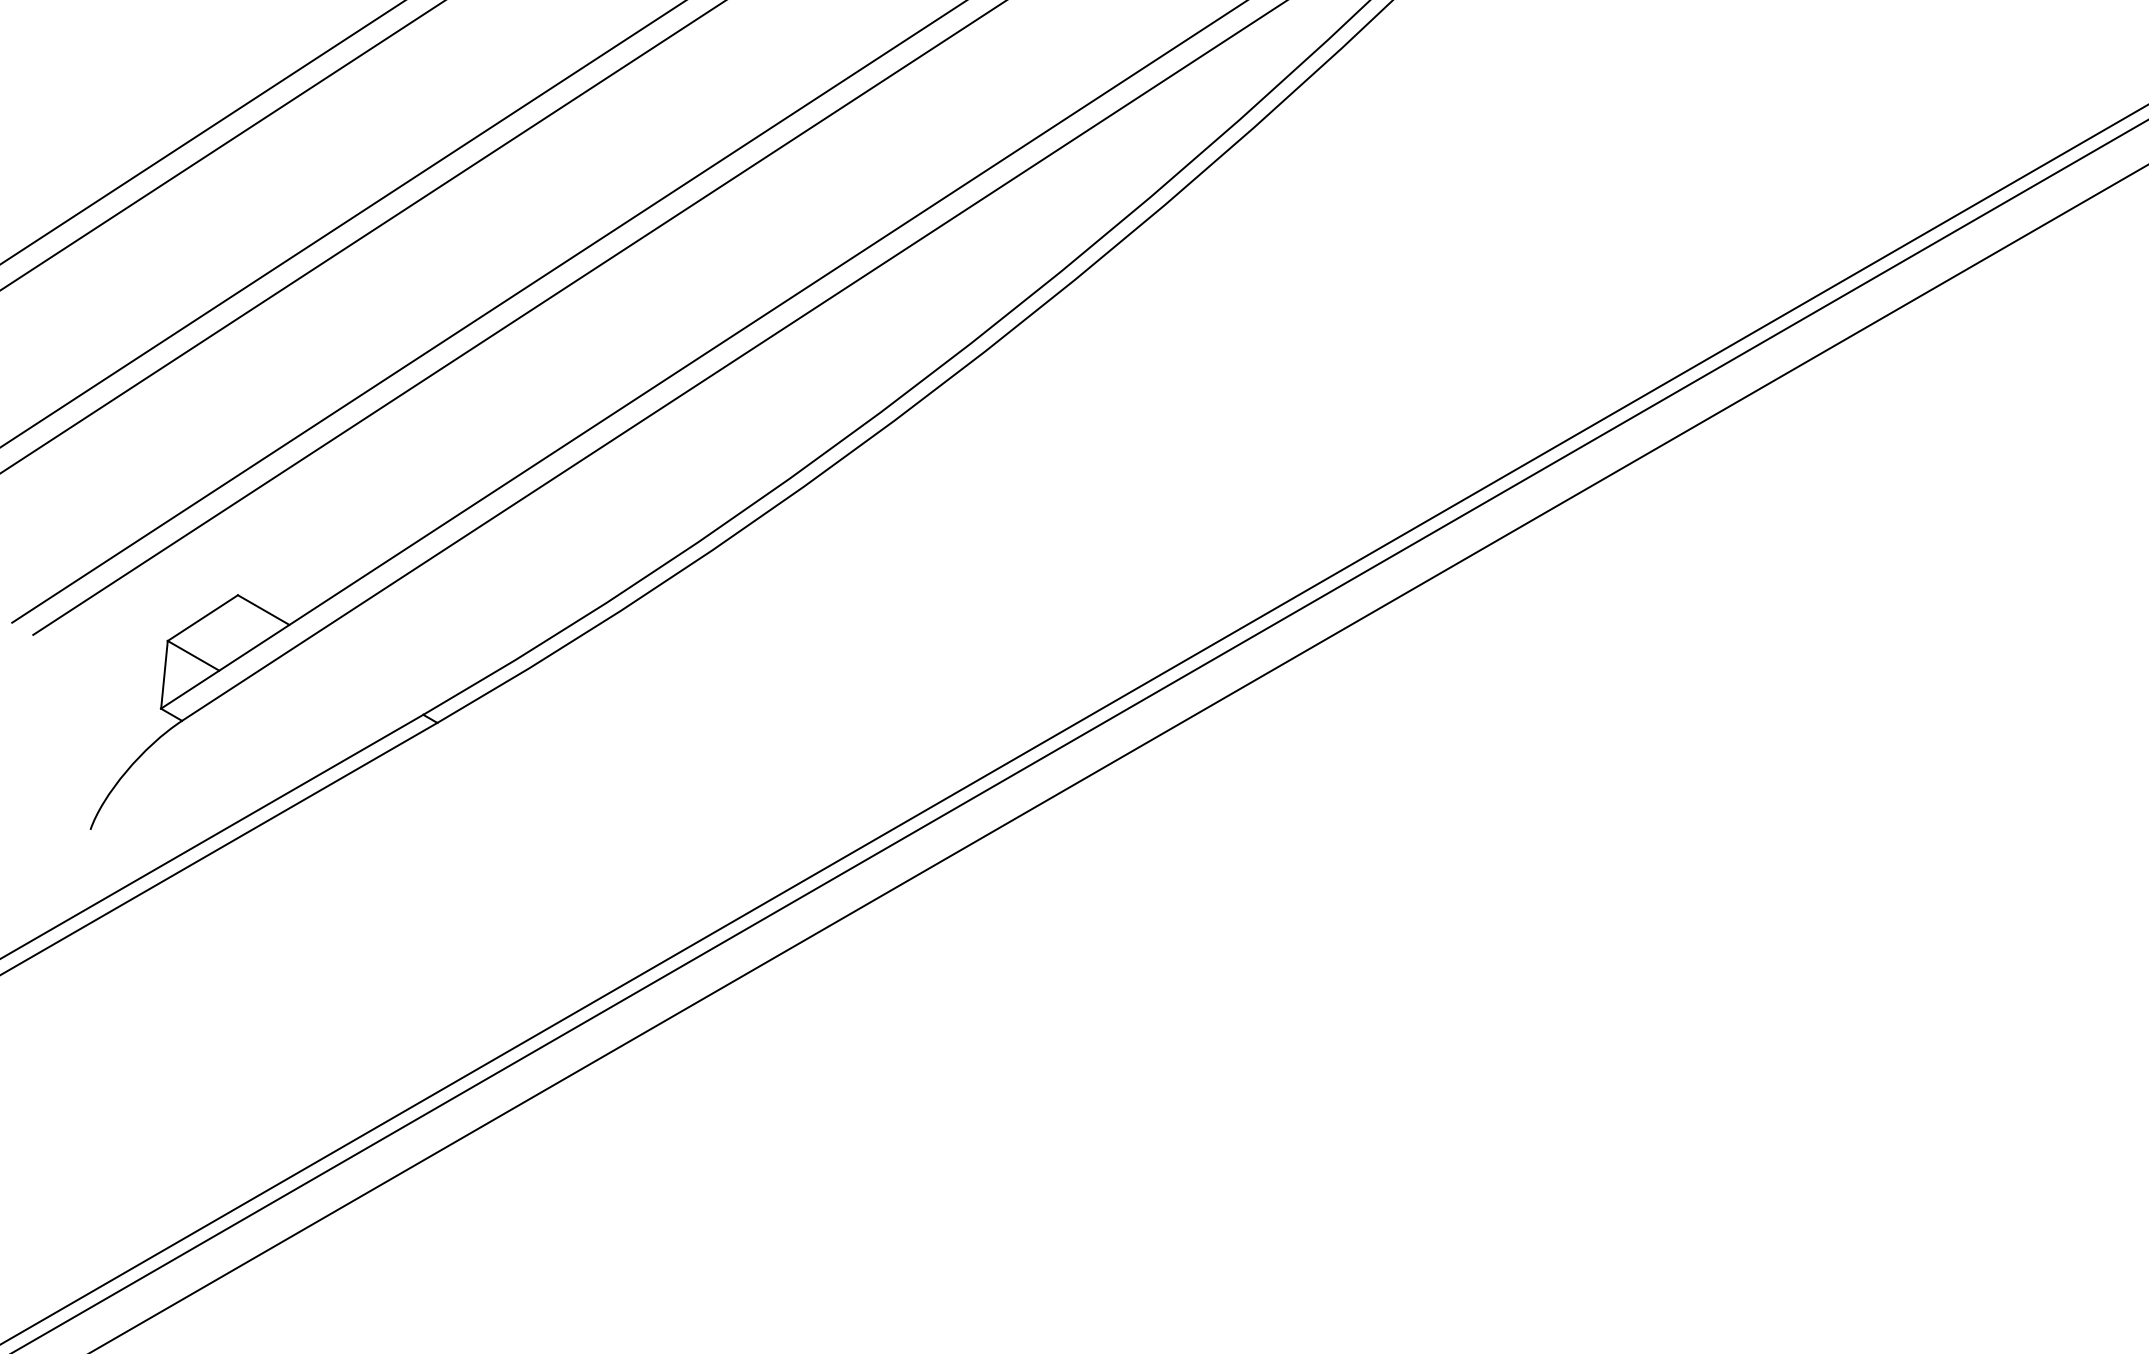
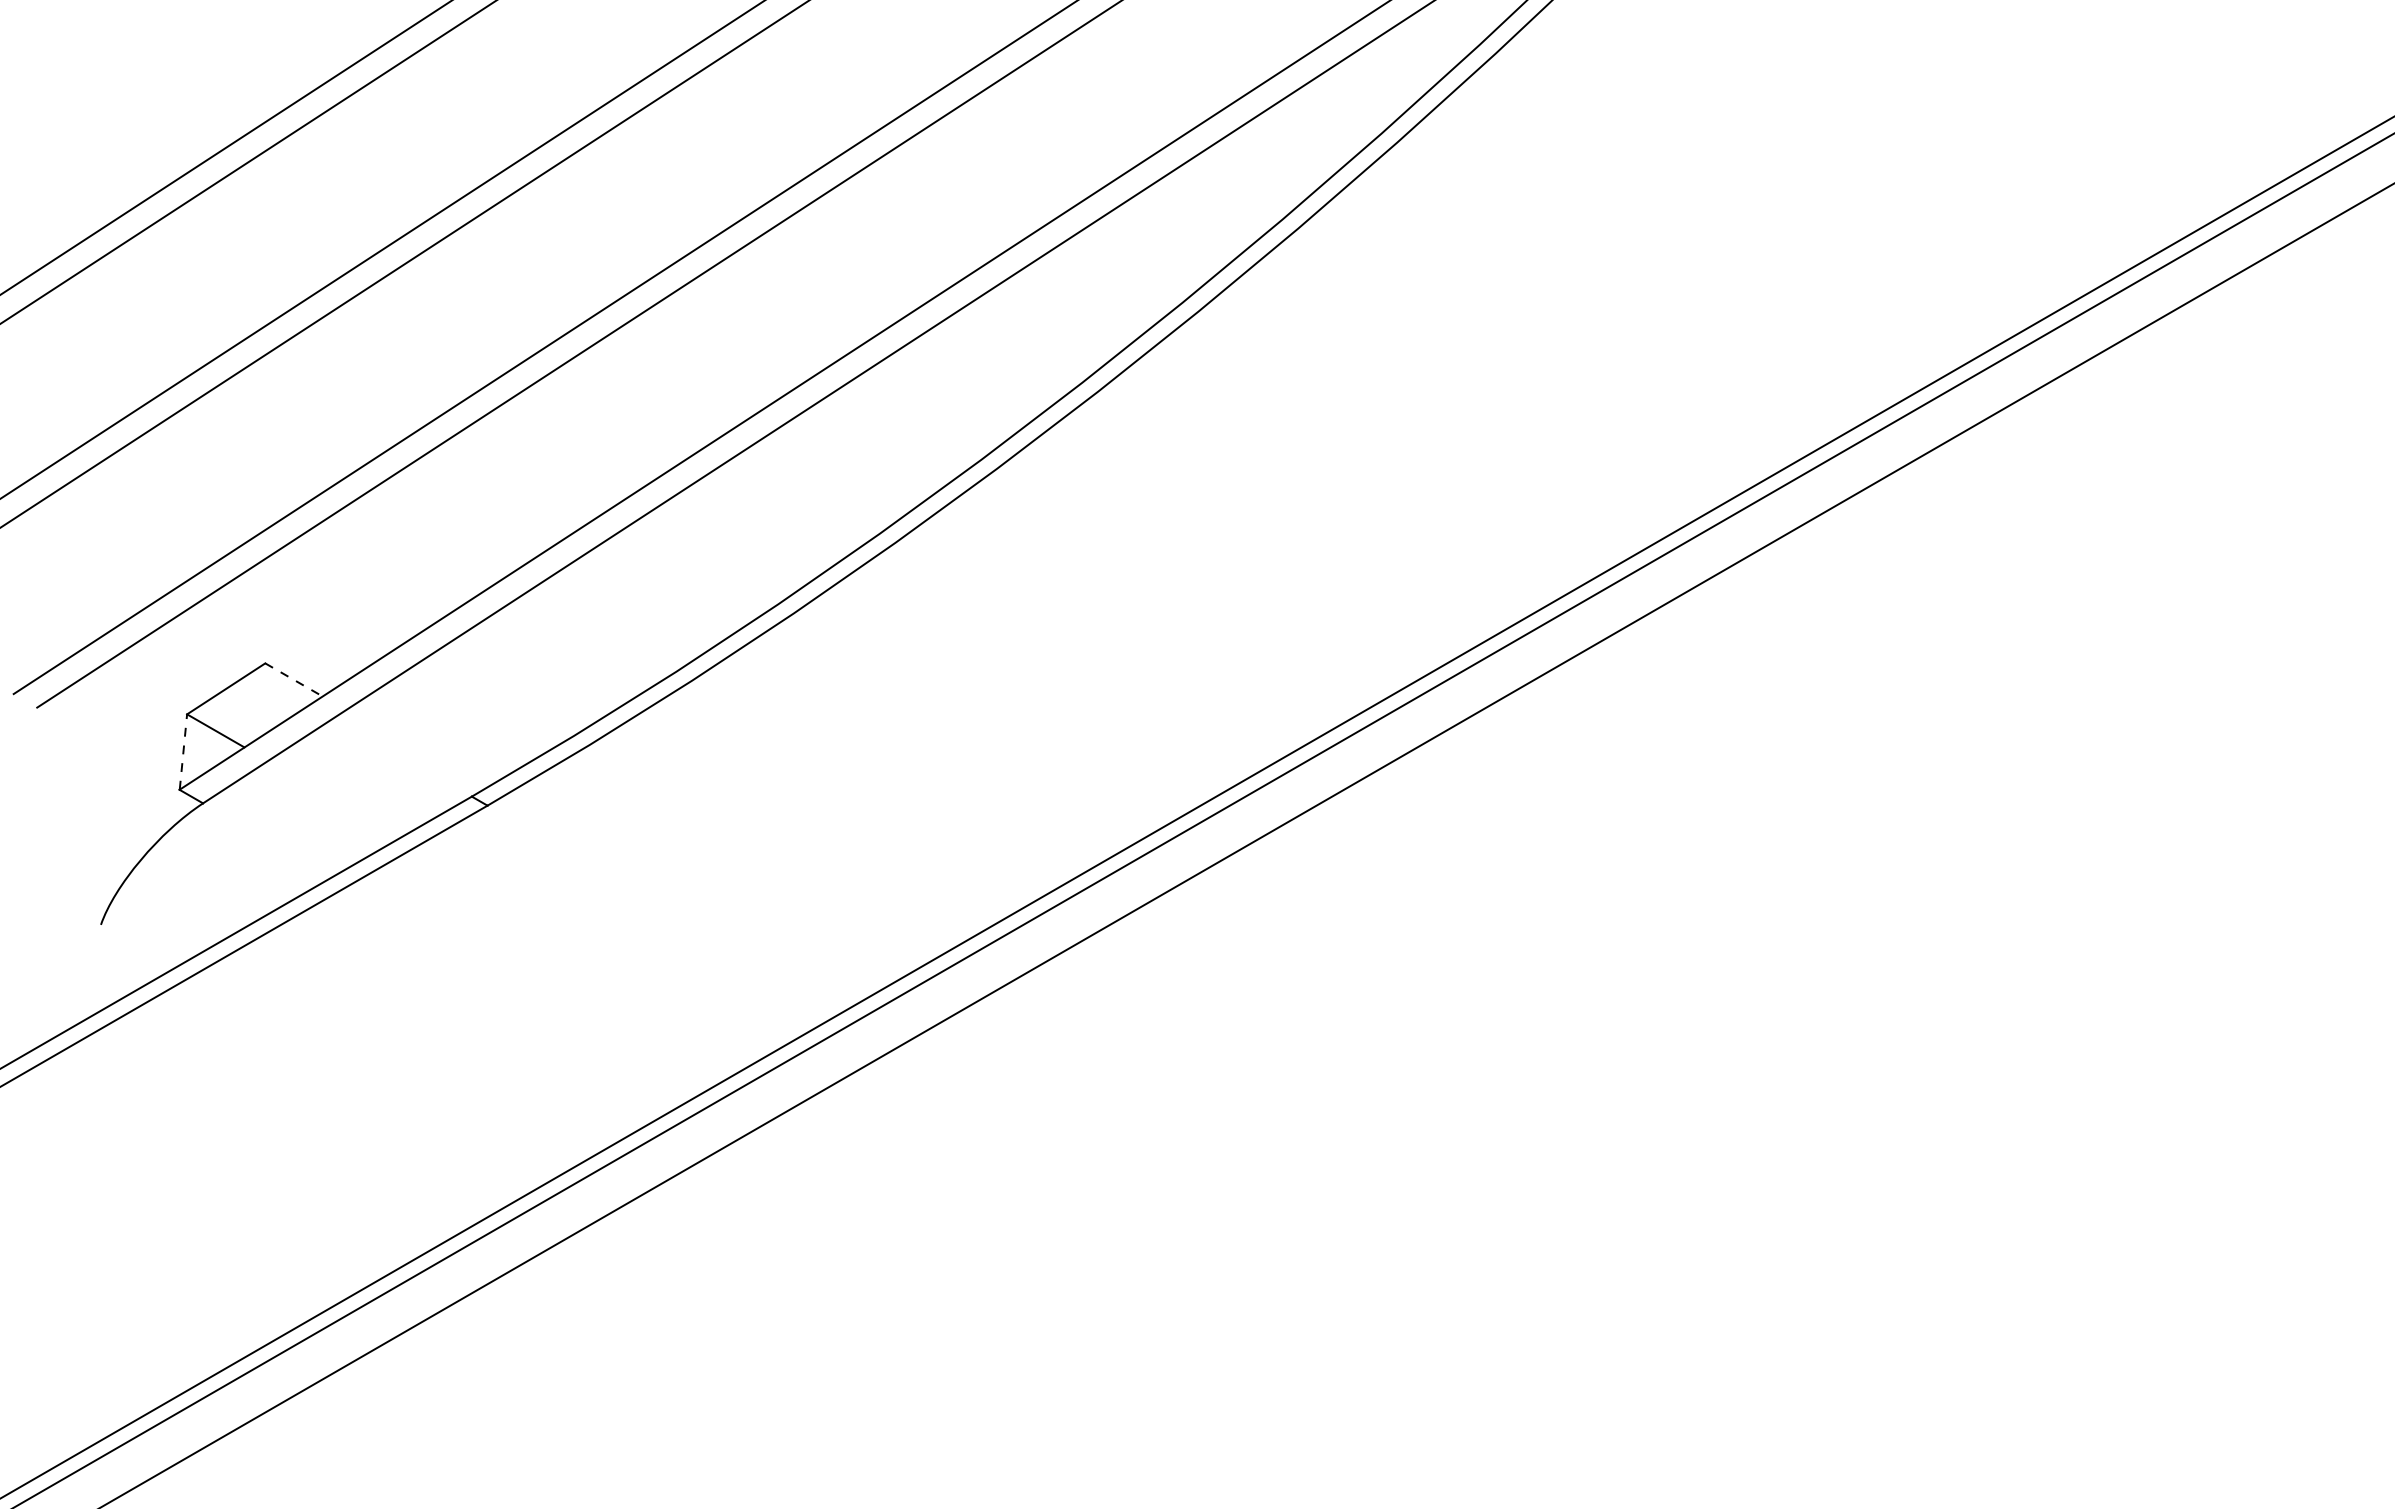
line: (264, 610) -> (294, 680), solid -> dashed
line: (164, 674) -> (183, 751), solid -> dashed

